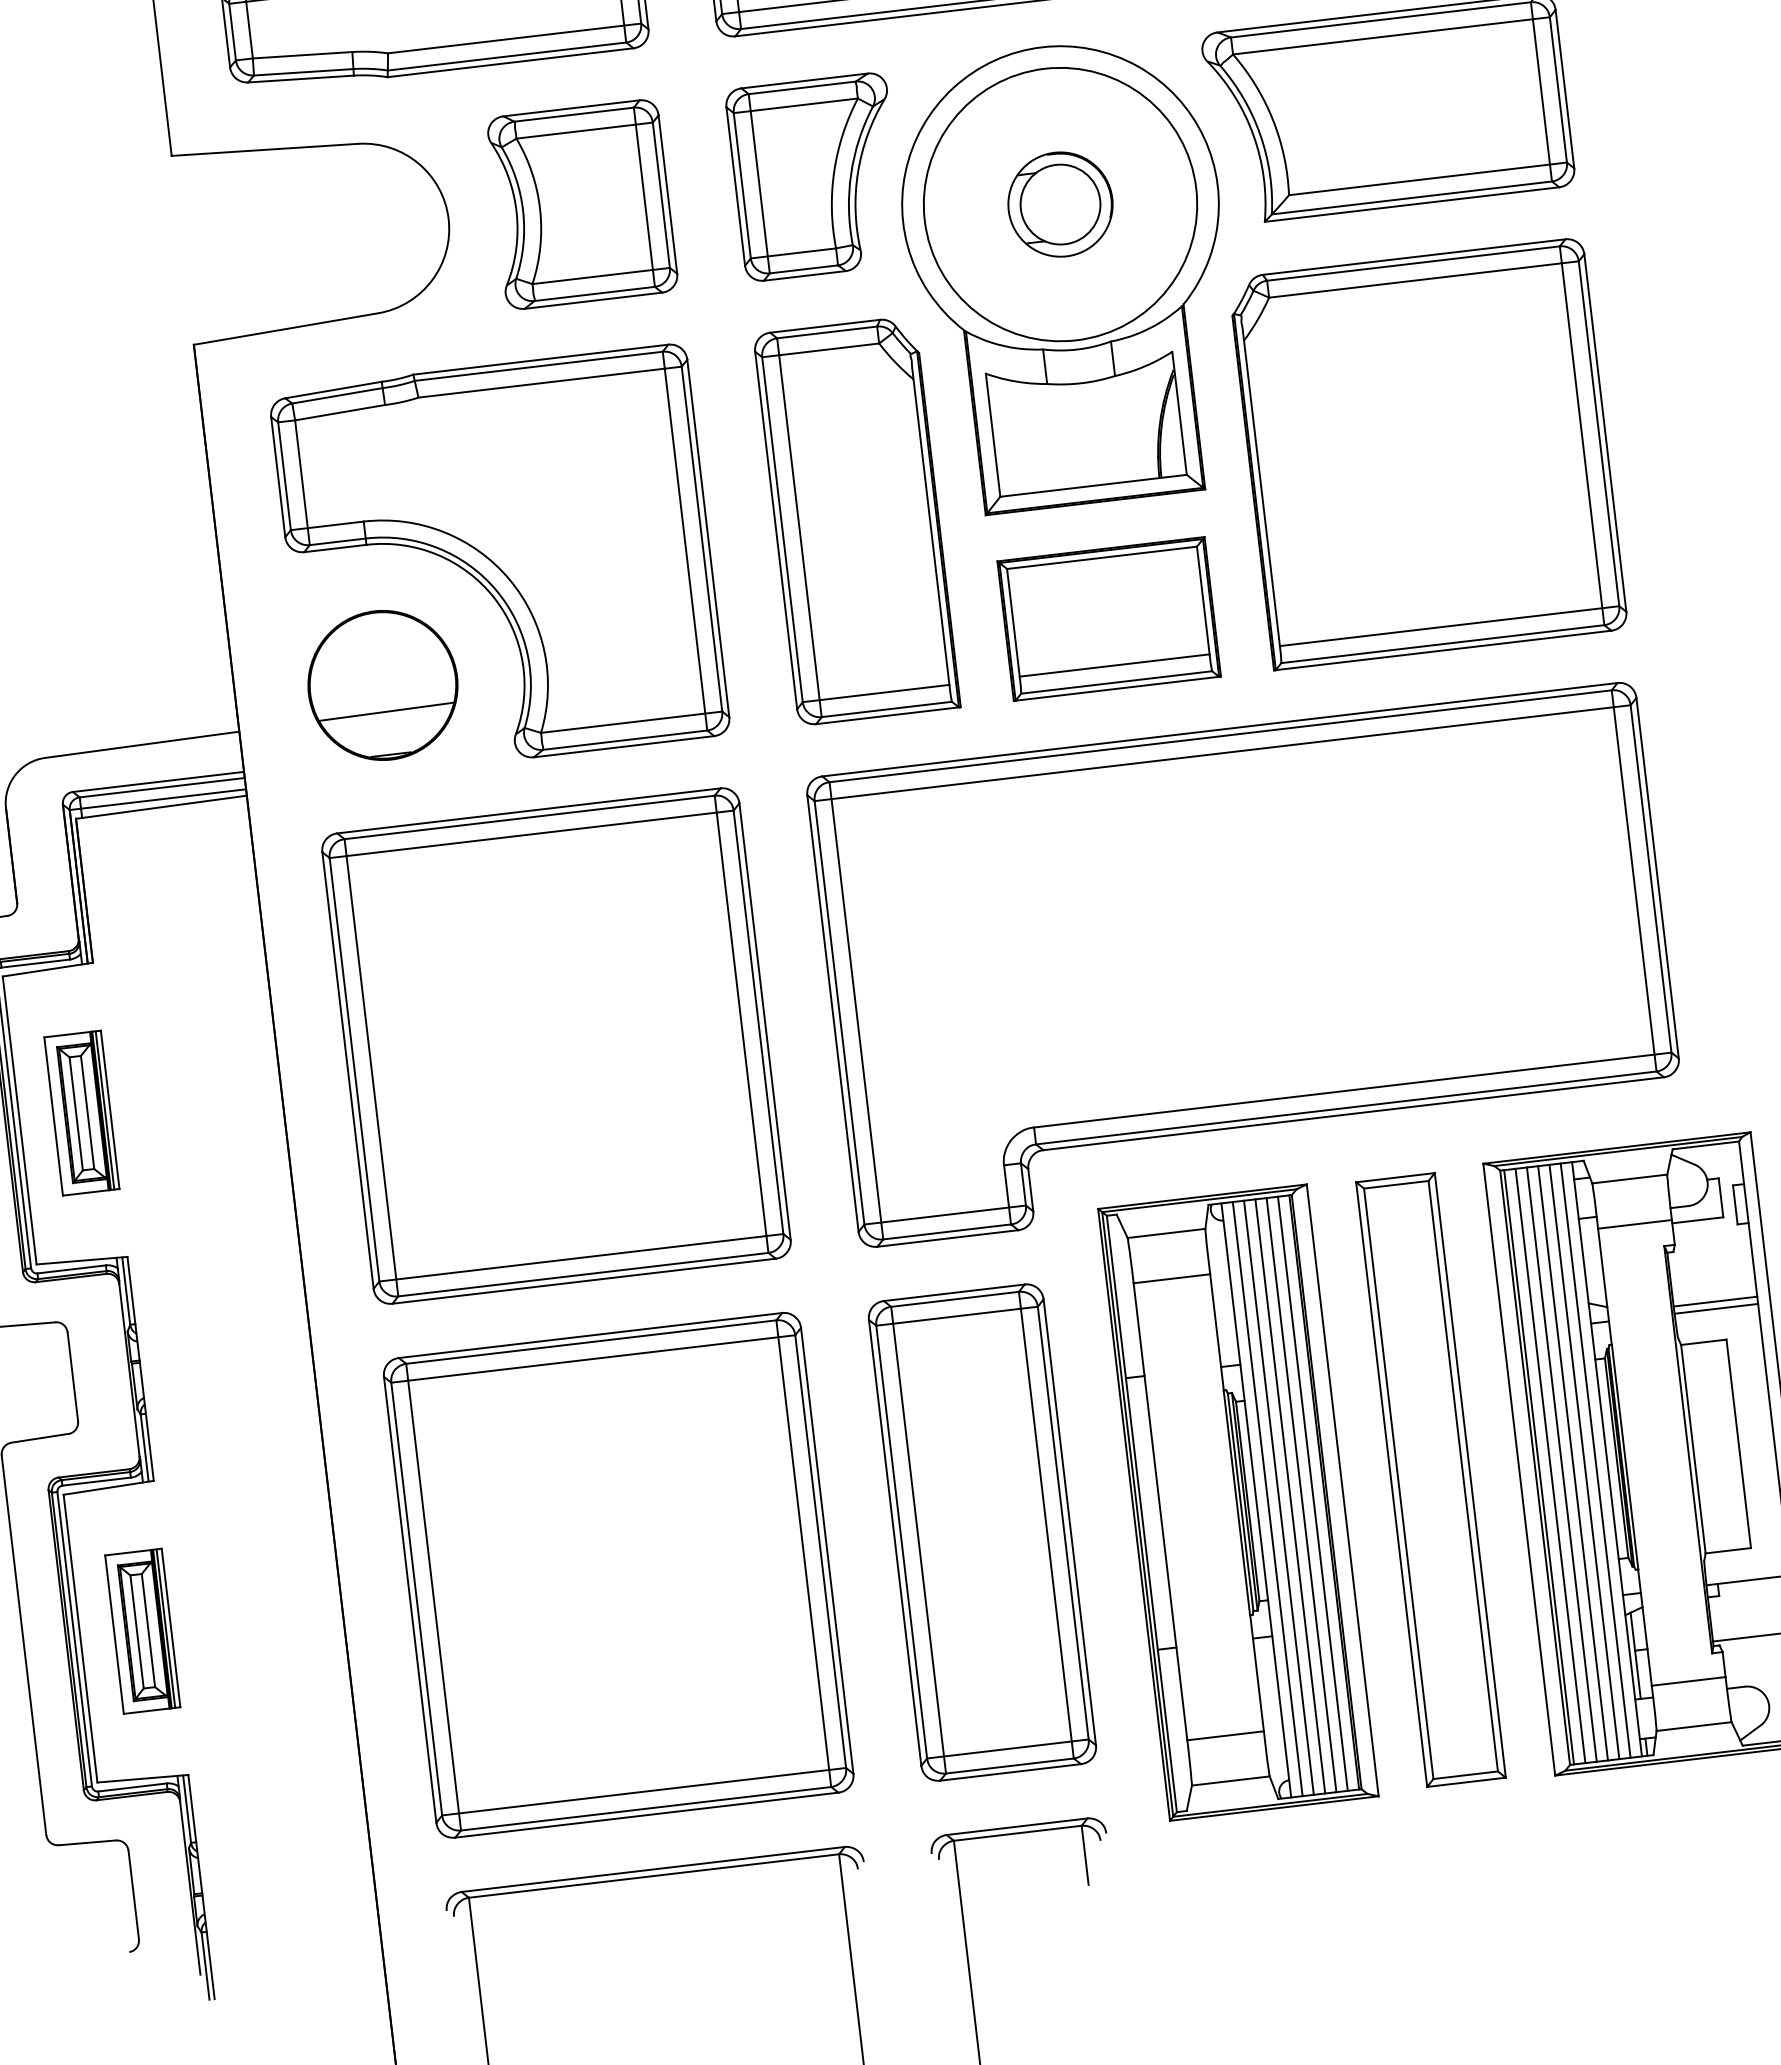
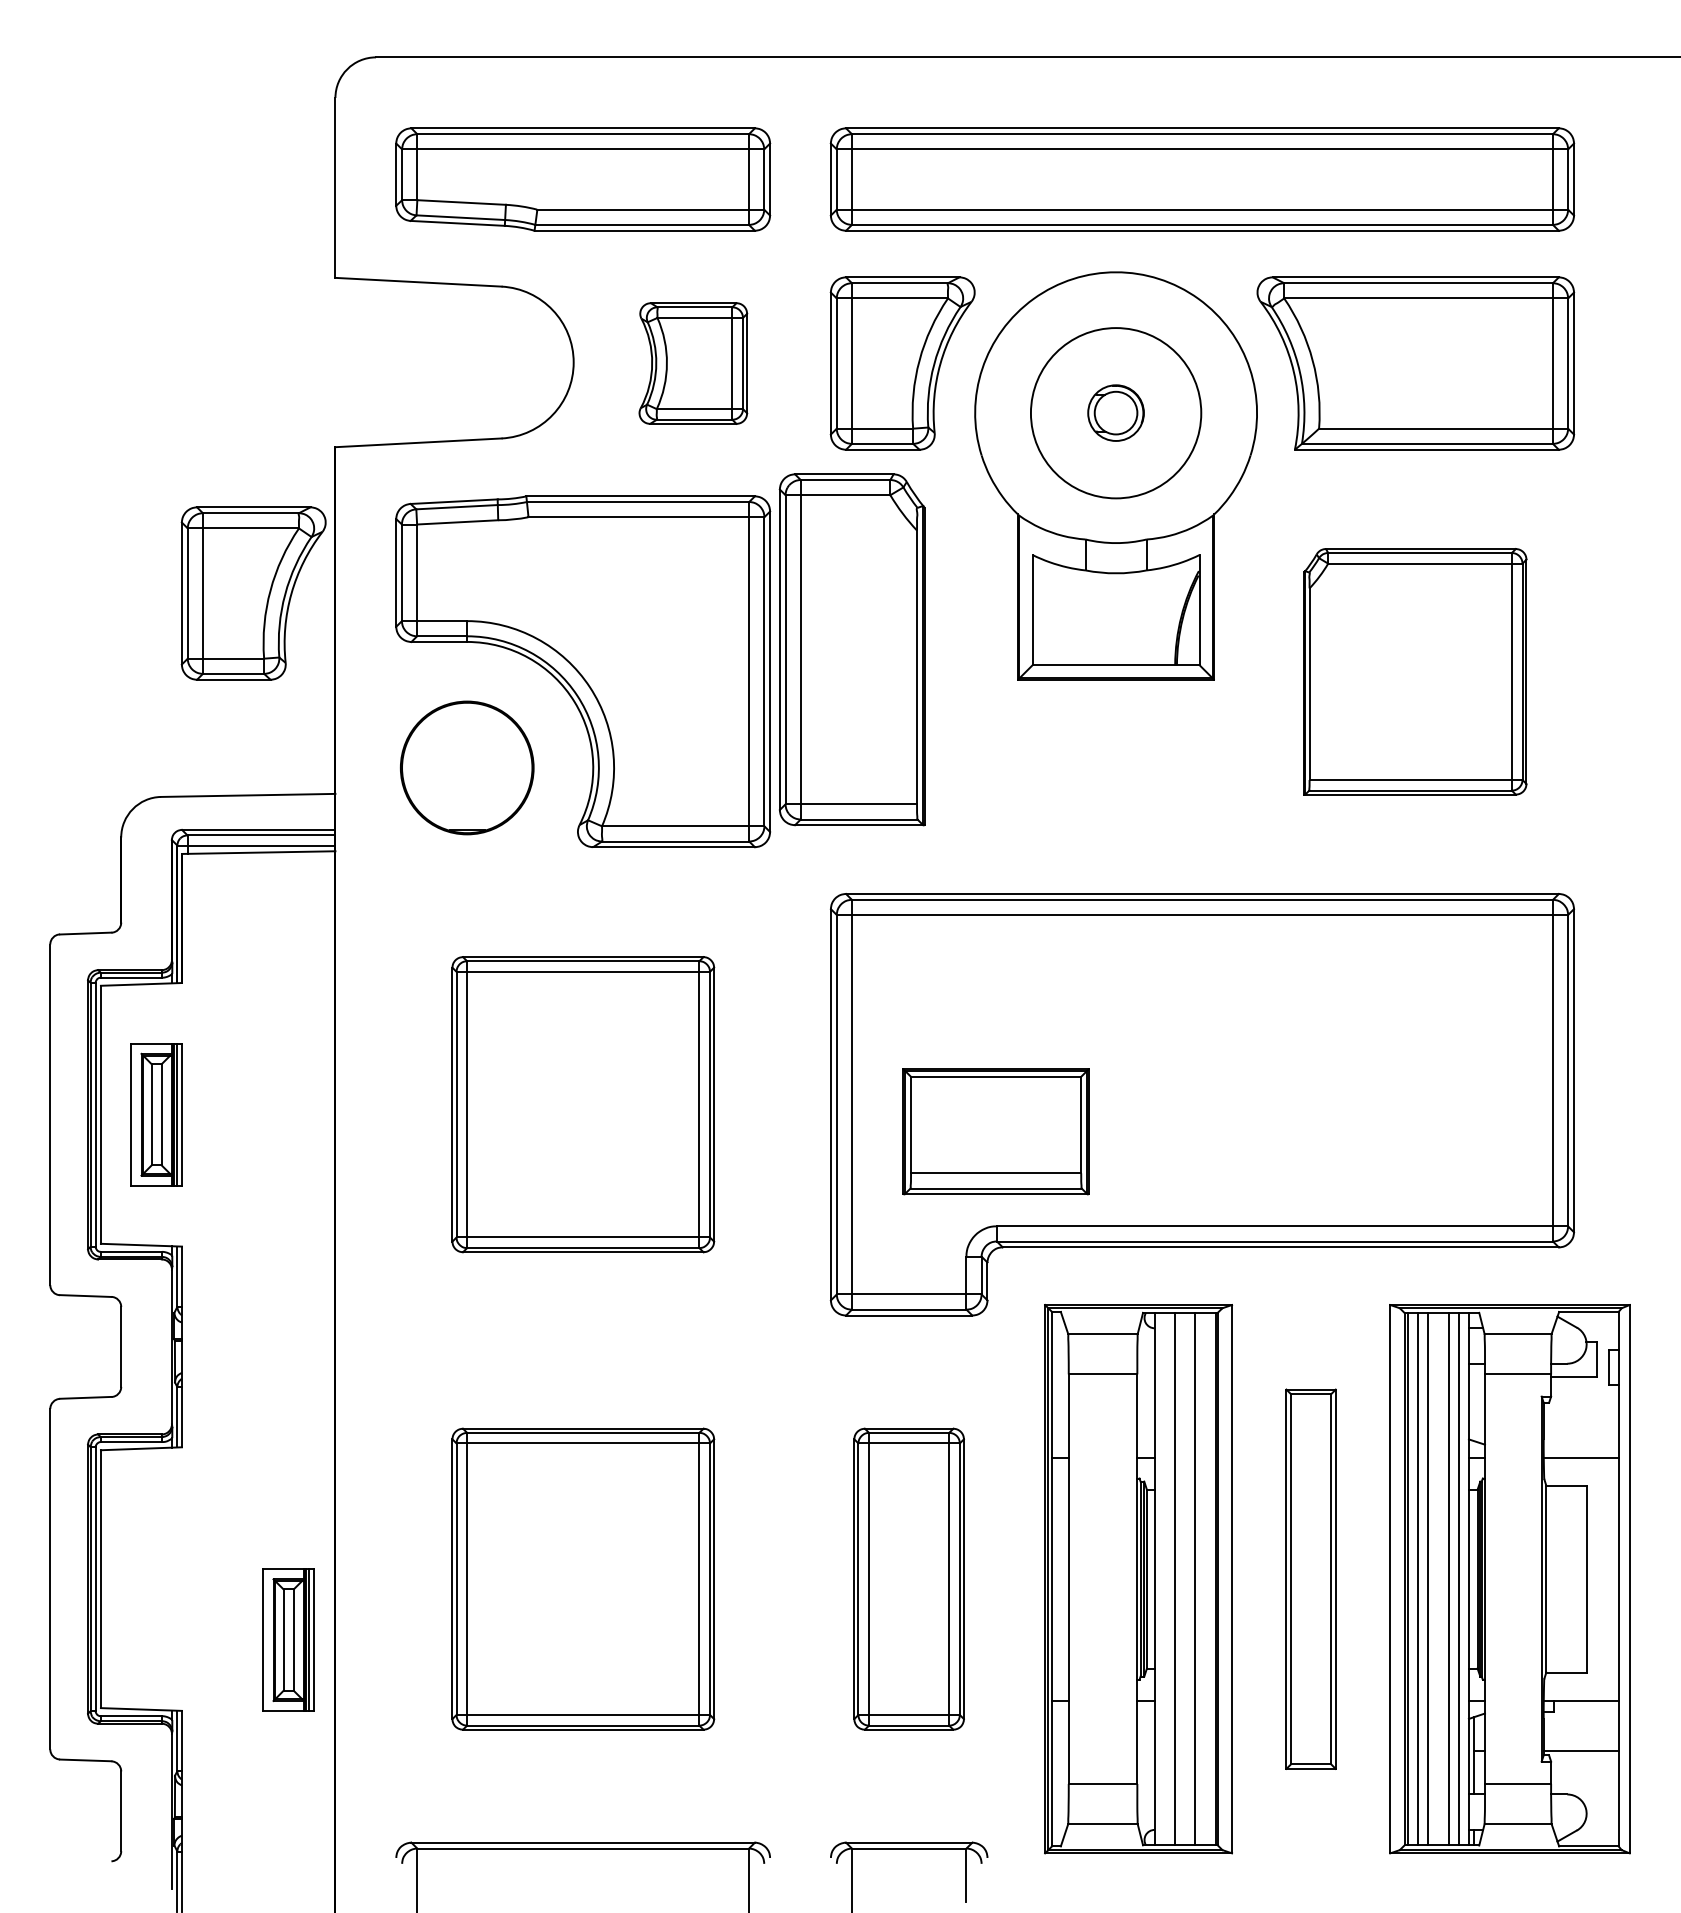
circle: (1059, 203) -> (1115, 412), size x0.7
part: (1059, 203) -> (1115, 412), size x0.6
part: (582, 204) -> (693, 363), size x0.7
part: (1428, 453) -> (1415, 671), size x0.7
part: (121, 518) -> (253, 593), added
part: (856, 520) -> (851, 649), moved
part: (1108, 618) -> (995, 1131), moved
line: (386, 711) -> (467, 791), removed
part: (556, 1045) -> (583, 1104), size x0.7
line: (1714, 1302) -> (1580, 1451), removed
line: (1572, 1462) -> (1438, 1578), removed
part: (1430, 1480) -> (1310, 1579), size x0.7
line: (1313, 1493) -> (1205, 1578), removed
line: (1290, 1495) -> (1185, 1578), removed
line: (1267, 1498) -> (1164, 1578), removed
part: (981, 1533) -> (908, 1579), size x0.7
part: (619, 1575) -> (583, 1579), size x0.7
part: (142, 1630) -> (288, 1639), moved

